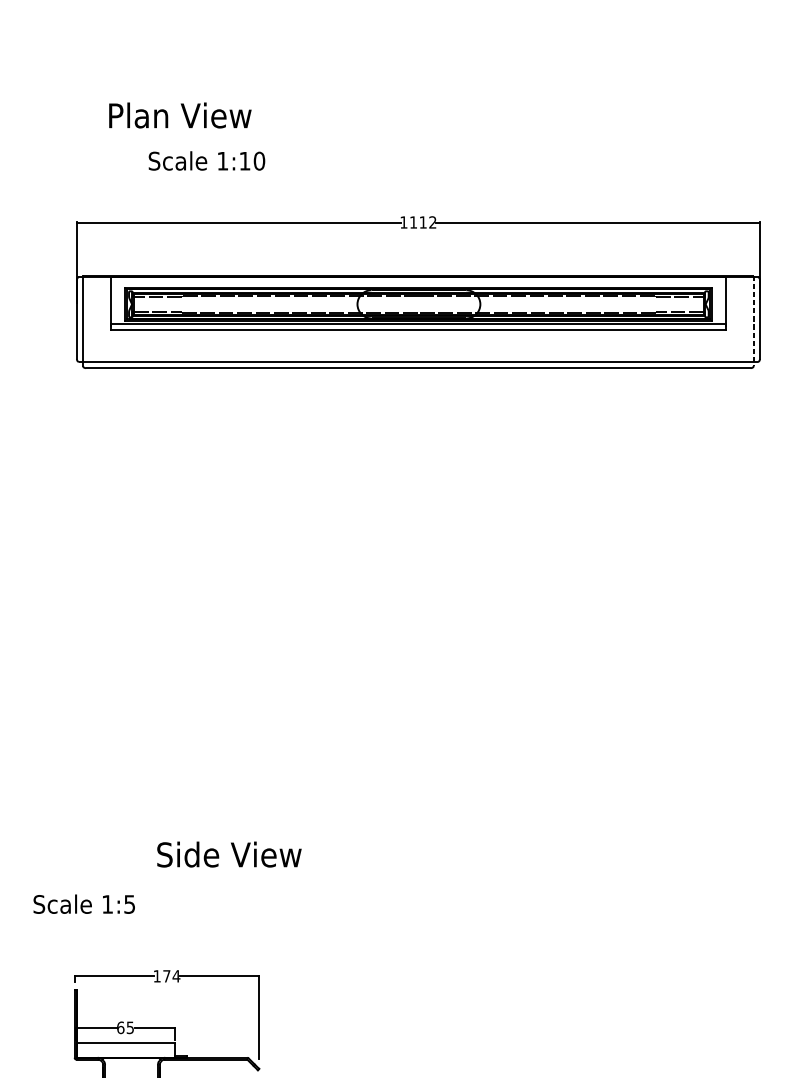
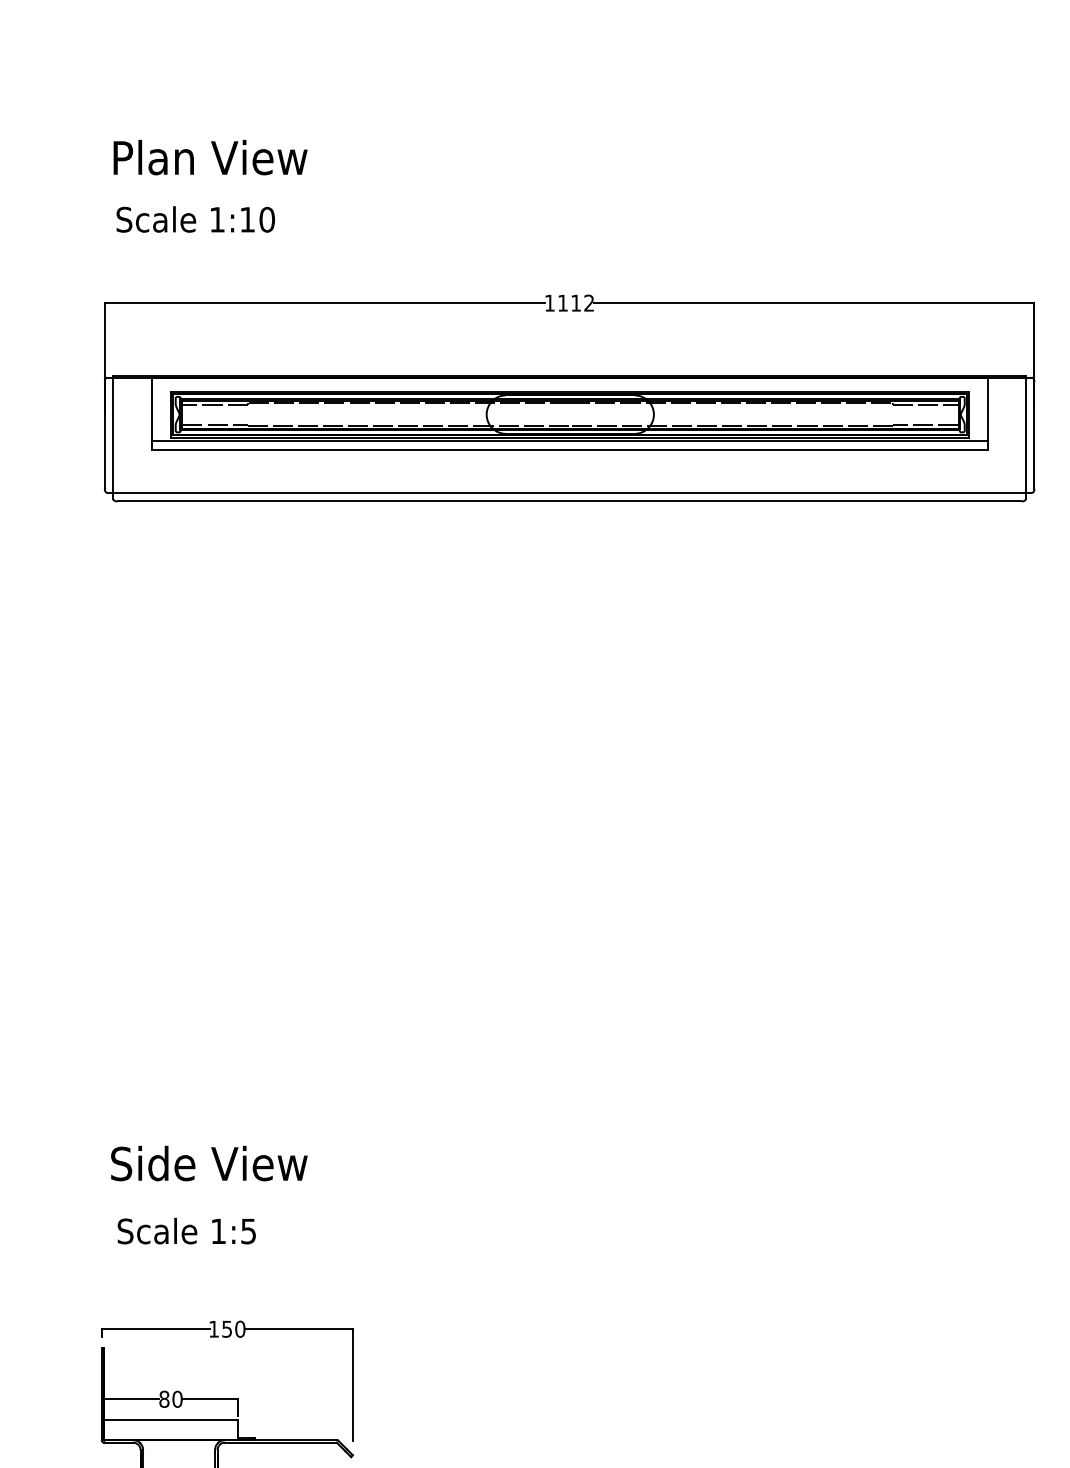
text: (180, 115) -> (210, 157), moved
text: (206, 160) -> (195, 219), moved
line: (754, 321) -> (1026, 437), dashed -> solid
text: (229, 854) -> (209, 1163), moved
text: (84, 903) -> (186, 1230), moved
text: (171, 975) -> (233, 1328), 174 -> 150
text: (125, 1027) -> (170, 1398), 65 -> 80

